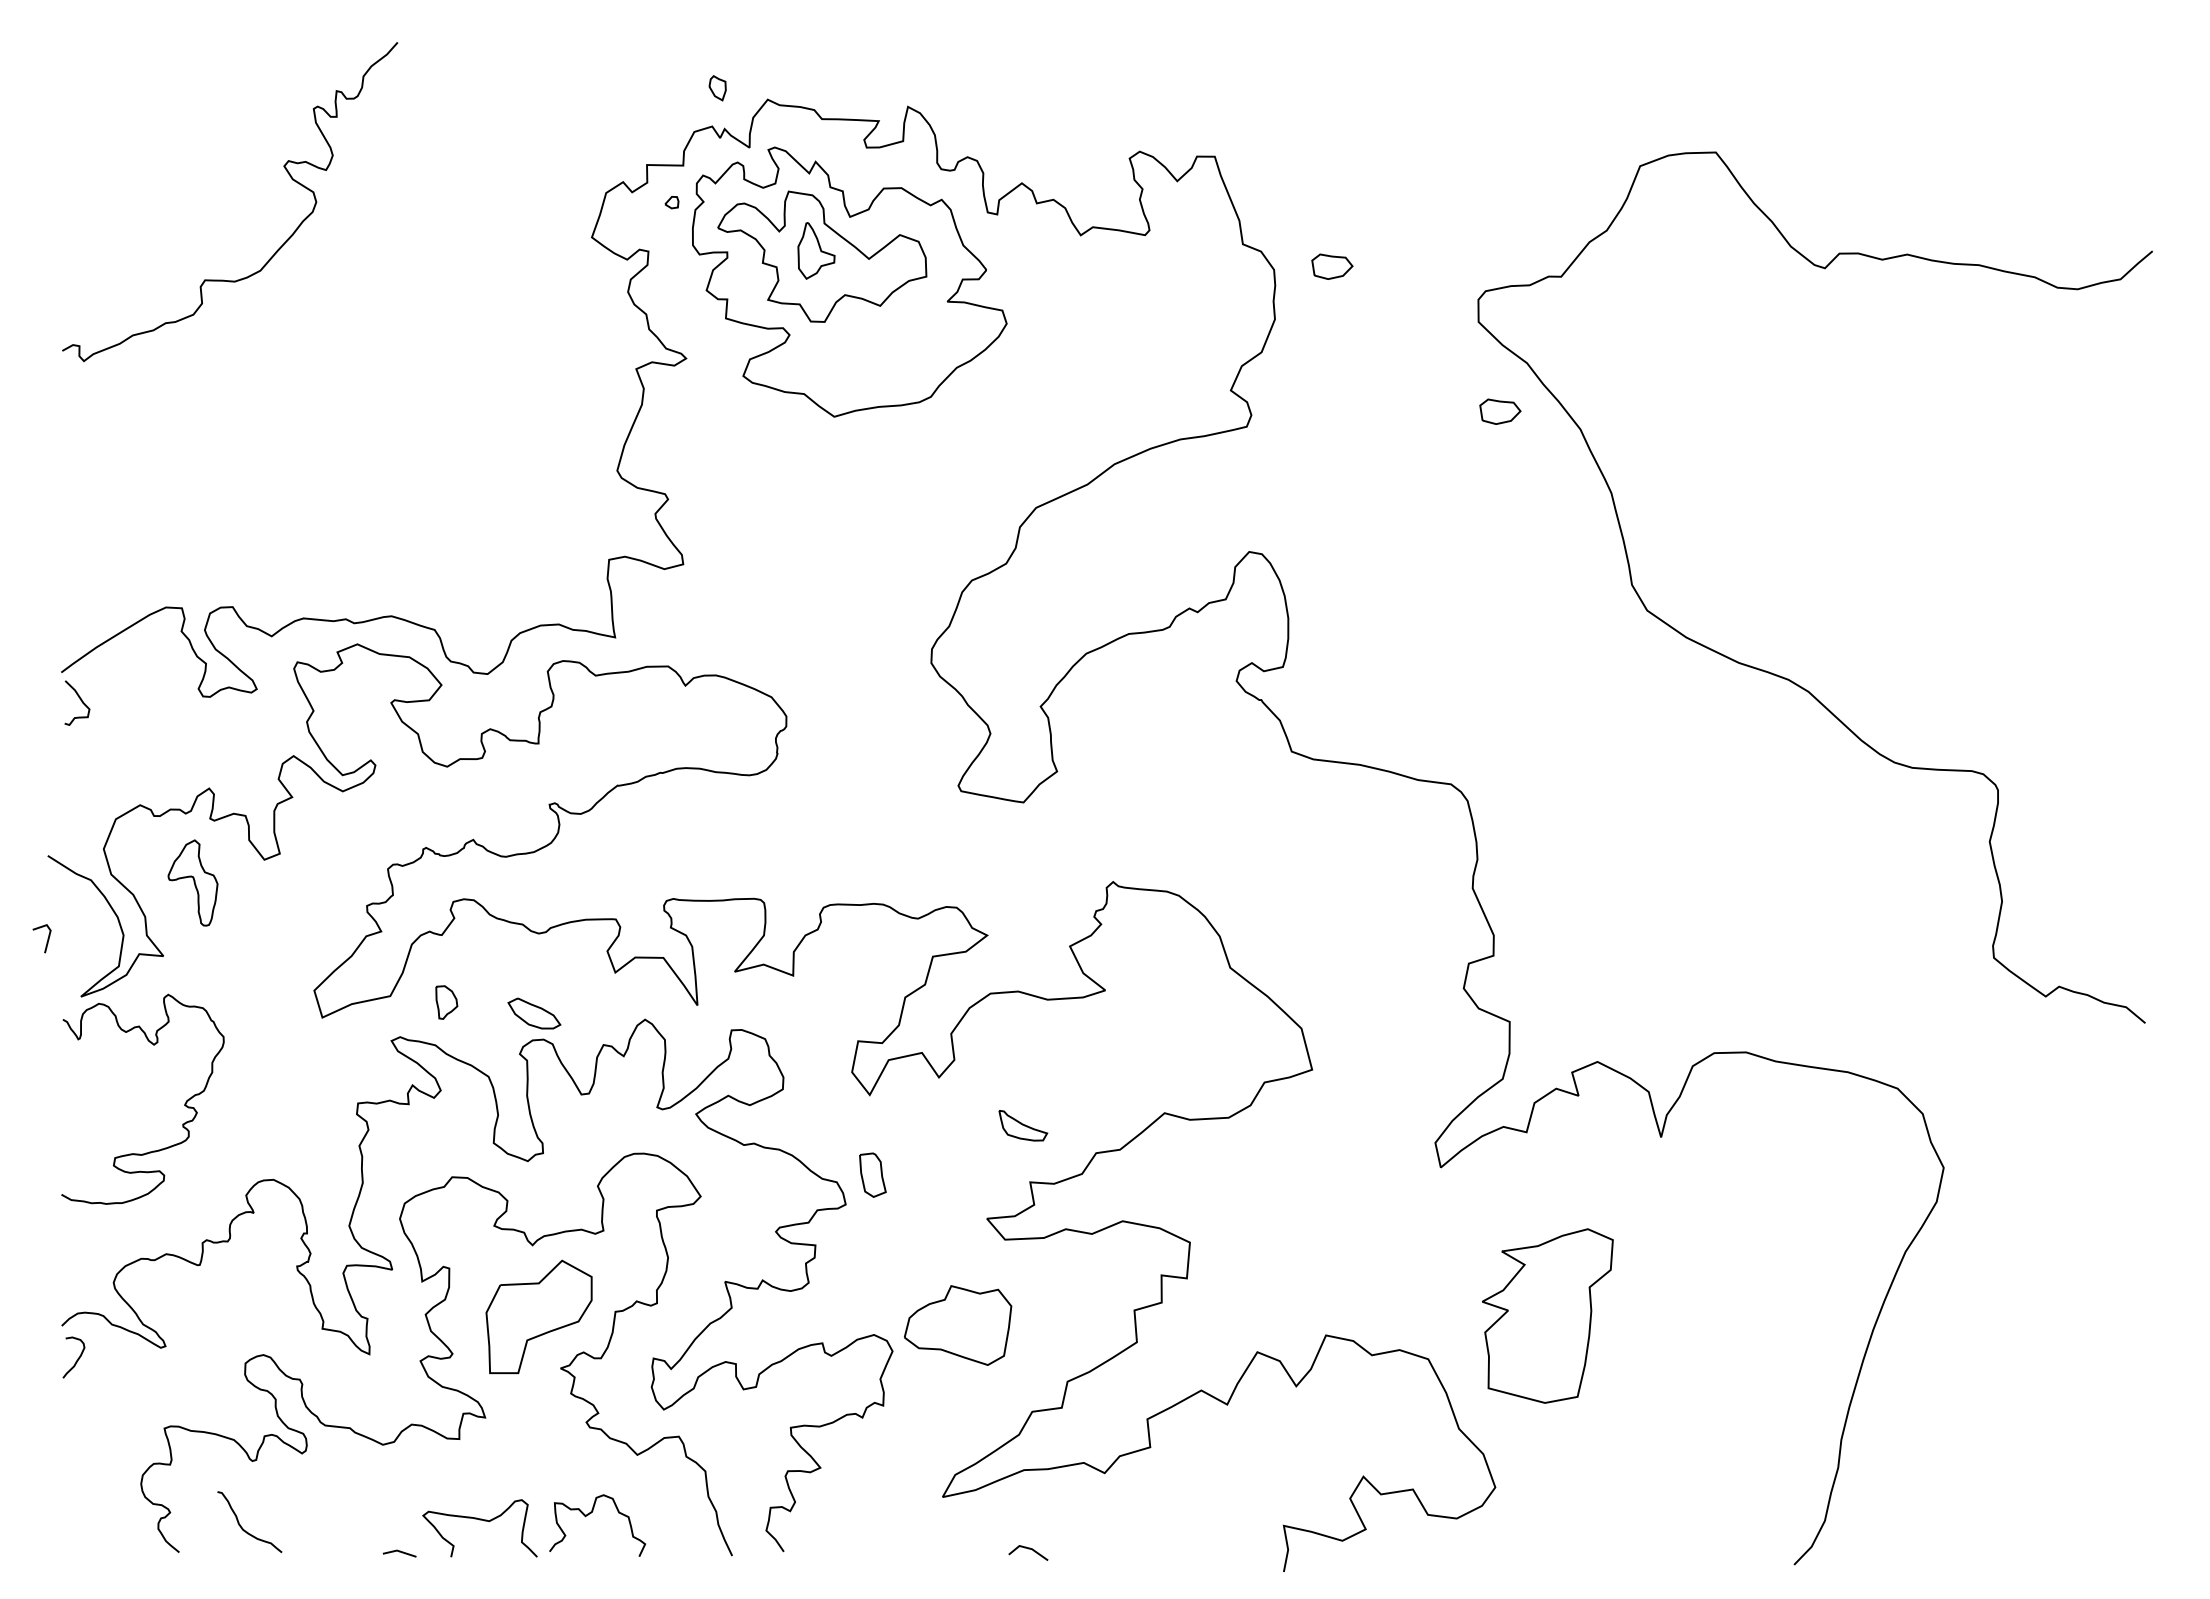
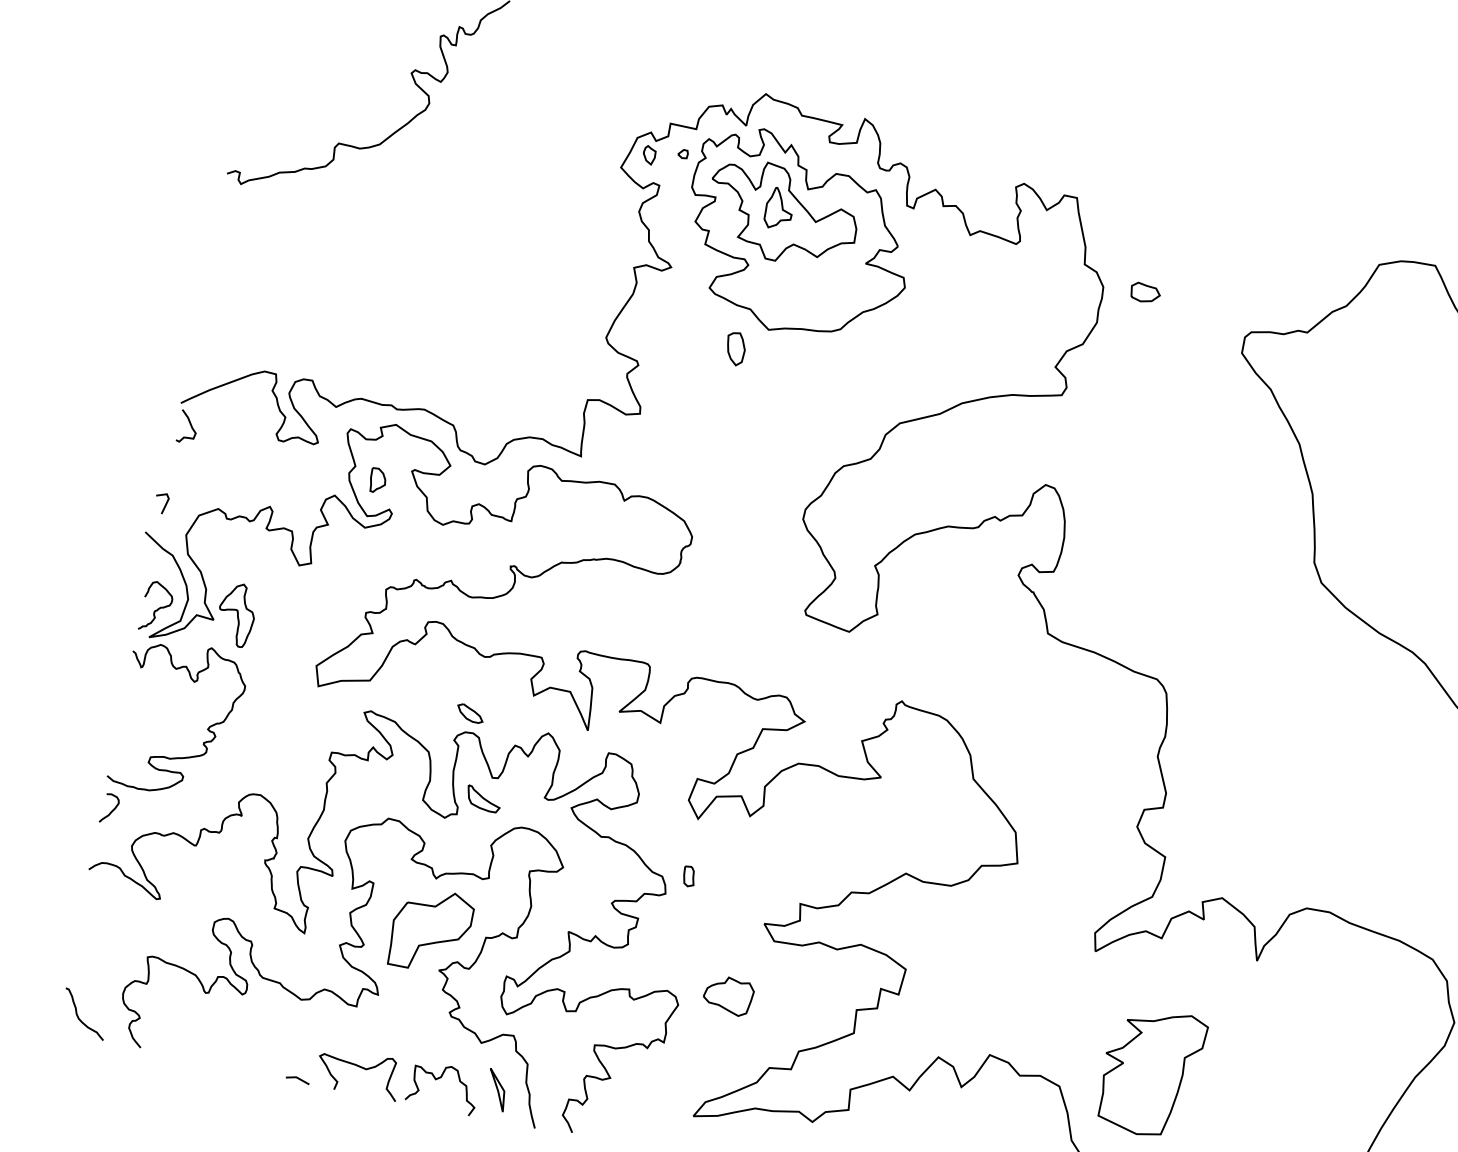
part: (717, 88) -> (649, 155), moved
part: (1500, 411) -> (1244, 420), removed
part: (794, 451) -> (735, 348), added
part: (192, 882) -> (236, 614), moved
line: (47, 938) -> (165, 503), moved
curve: (85, 955) -> (158, 608), added
part: (446, 1002) -> (377, 480), moved
part: (534, 1013) -> (470, 713), size x0.71
part: (1023, 1125) -> (483, 799), moved
part: (873, 1174) -> (689, 876), size x0.62
part: (957, 1324) -> (728, 995), size x0.62
curve: (77, 1358) -> (112, 810), moved
part: (670, 1514) -> (496, 1090), added
curve: (243, 1528) -> (79, 1017), moved

